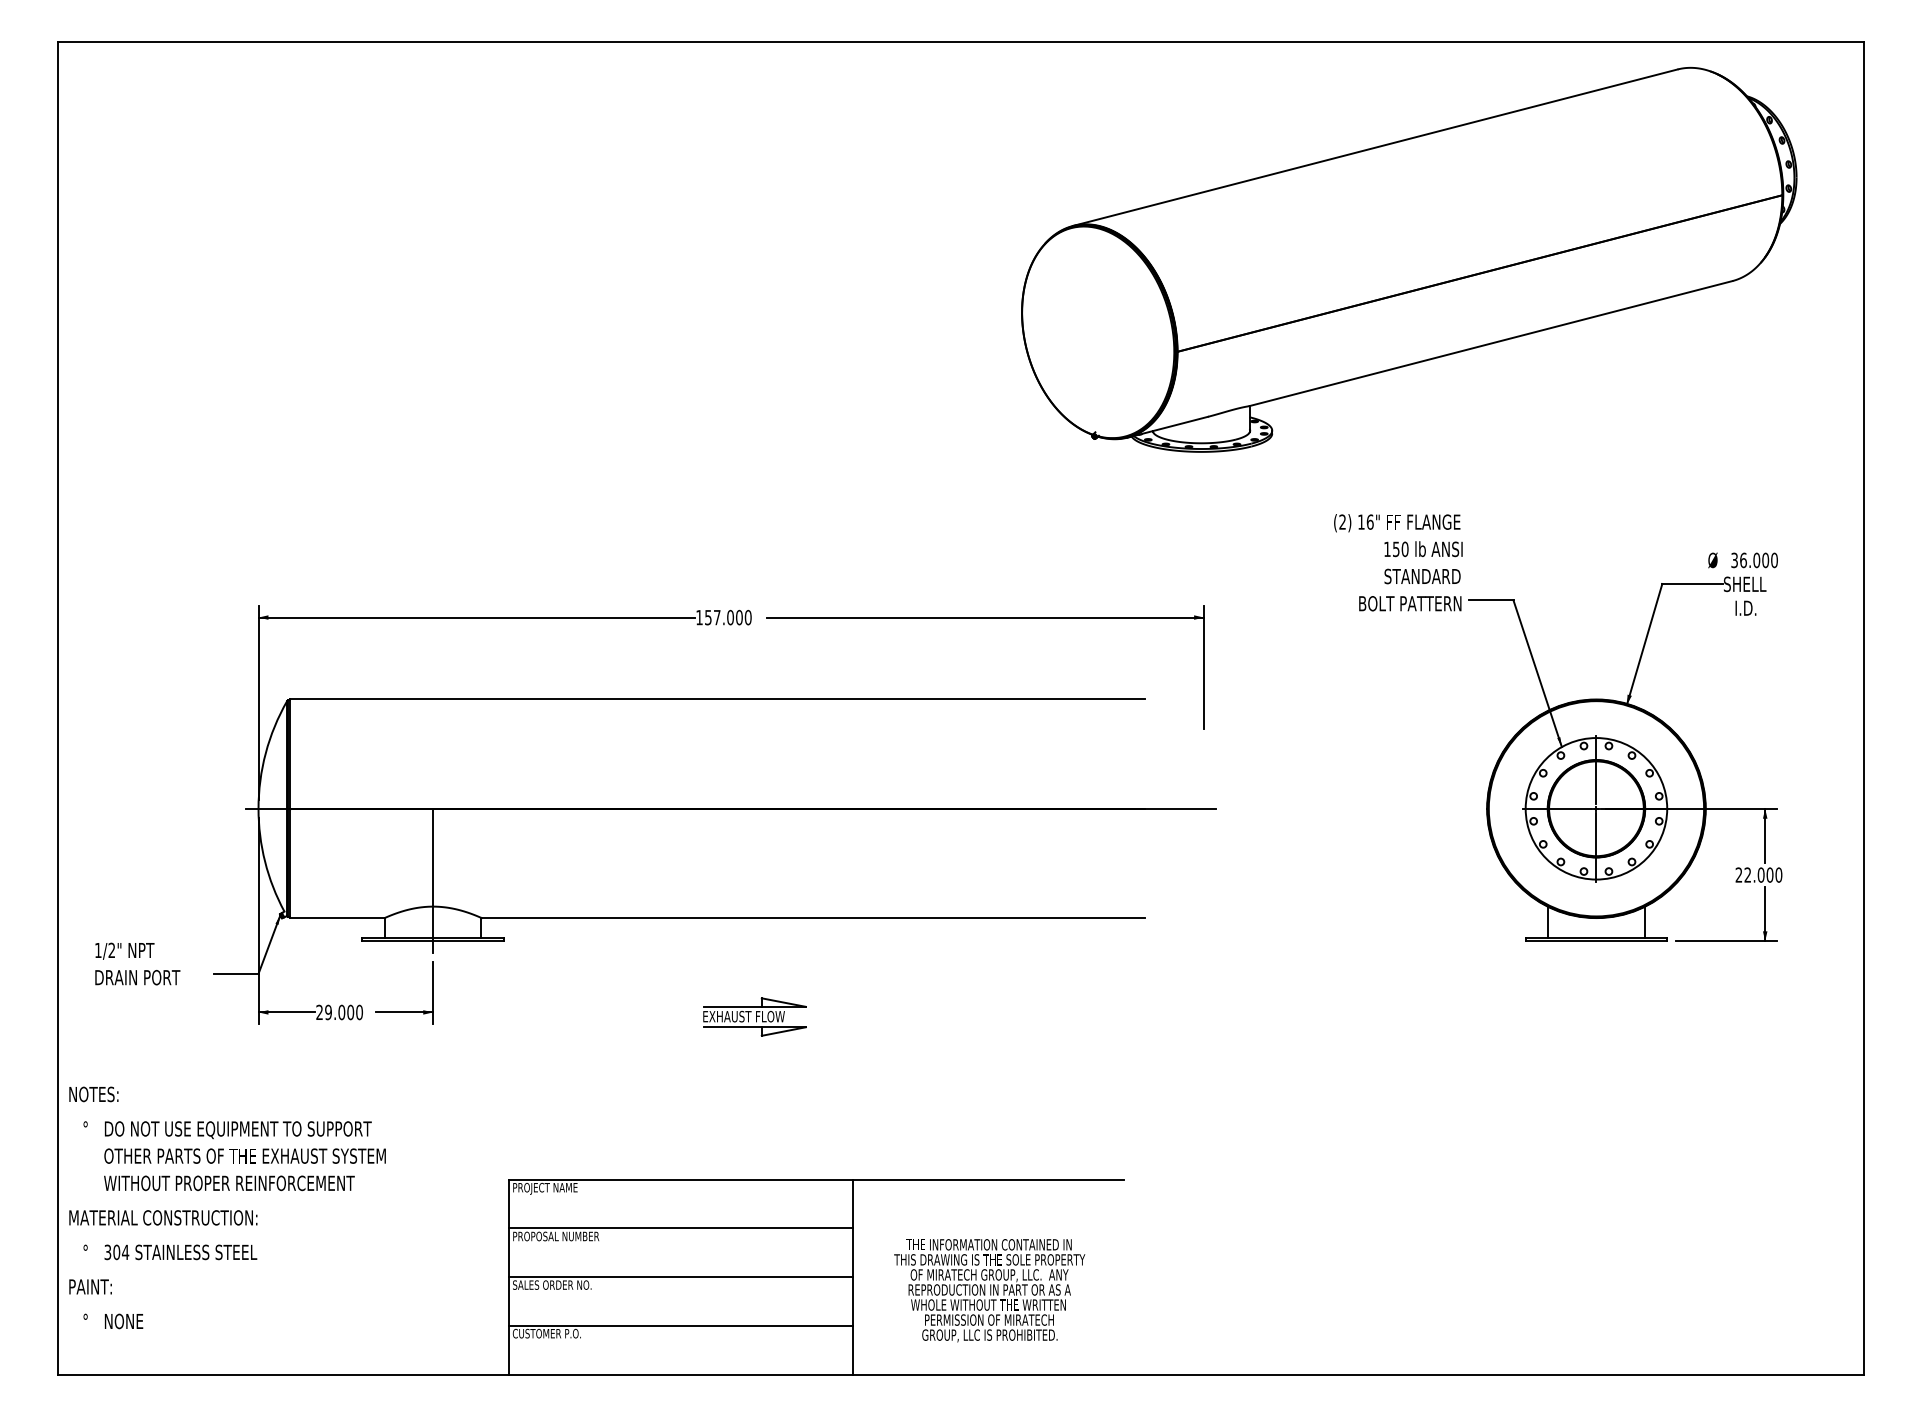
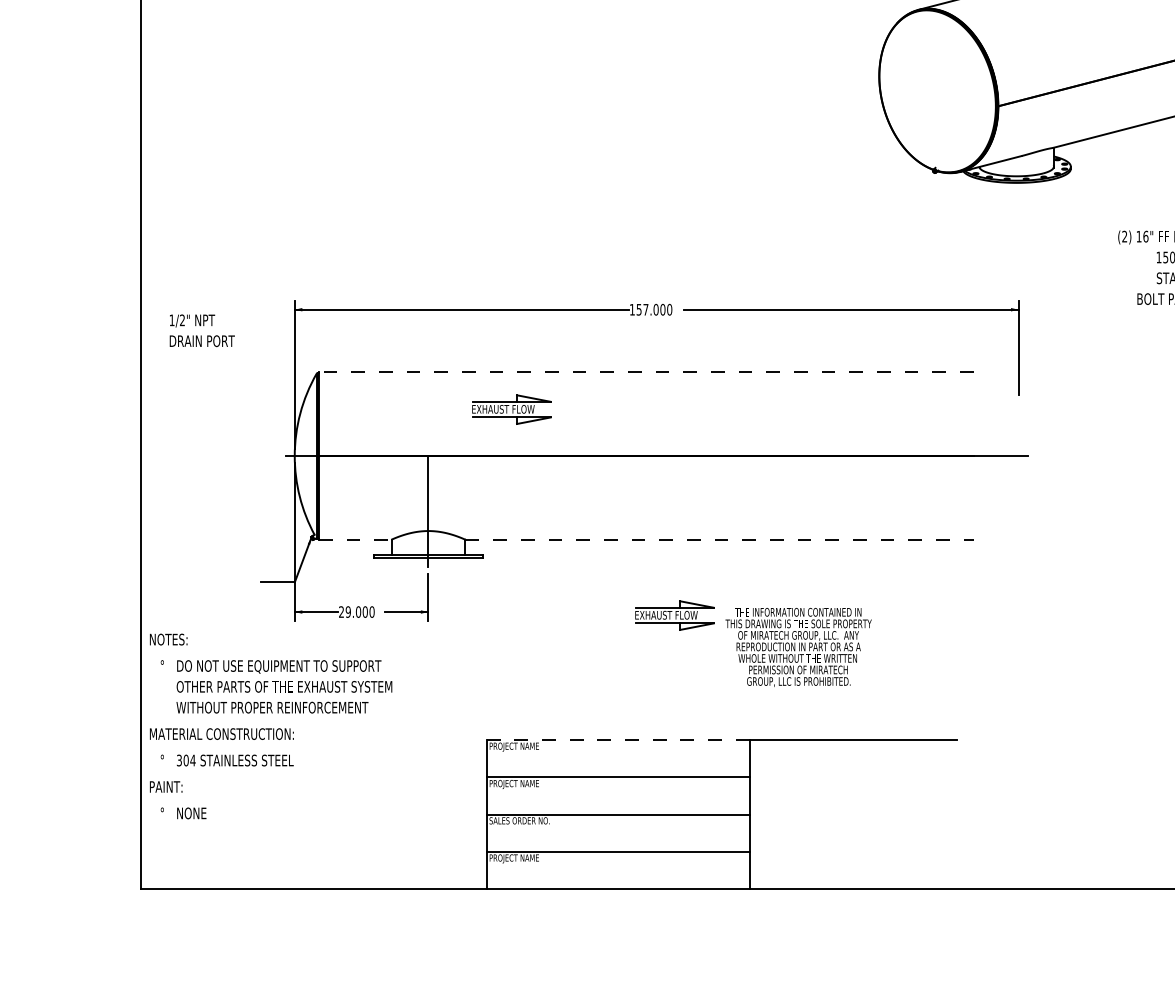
line: (717, 699) -> (646, 372), solid -> dashed
part: (541, 747) -> (511, 409), added
line: (337, 918) -> (355, 540), solid -> dashed
line: (813, 918) -> (719, 540), solid -> dashed
text: (137, 963) -> (202, 330), moved
line: (680, 1179) -> (617, 739), solid -> dashed
text: (227, 1207) -> (271, 726), moved
text: (564, 1237) -> (529, 784), PROPOSAL NUMBER -> PROJECT NAME
text: (989, 1290) -> (798, 647), moved
text: (546, 1334) -> (515, 858), CUSTOMER P.O. -> PROJECT NAME

